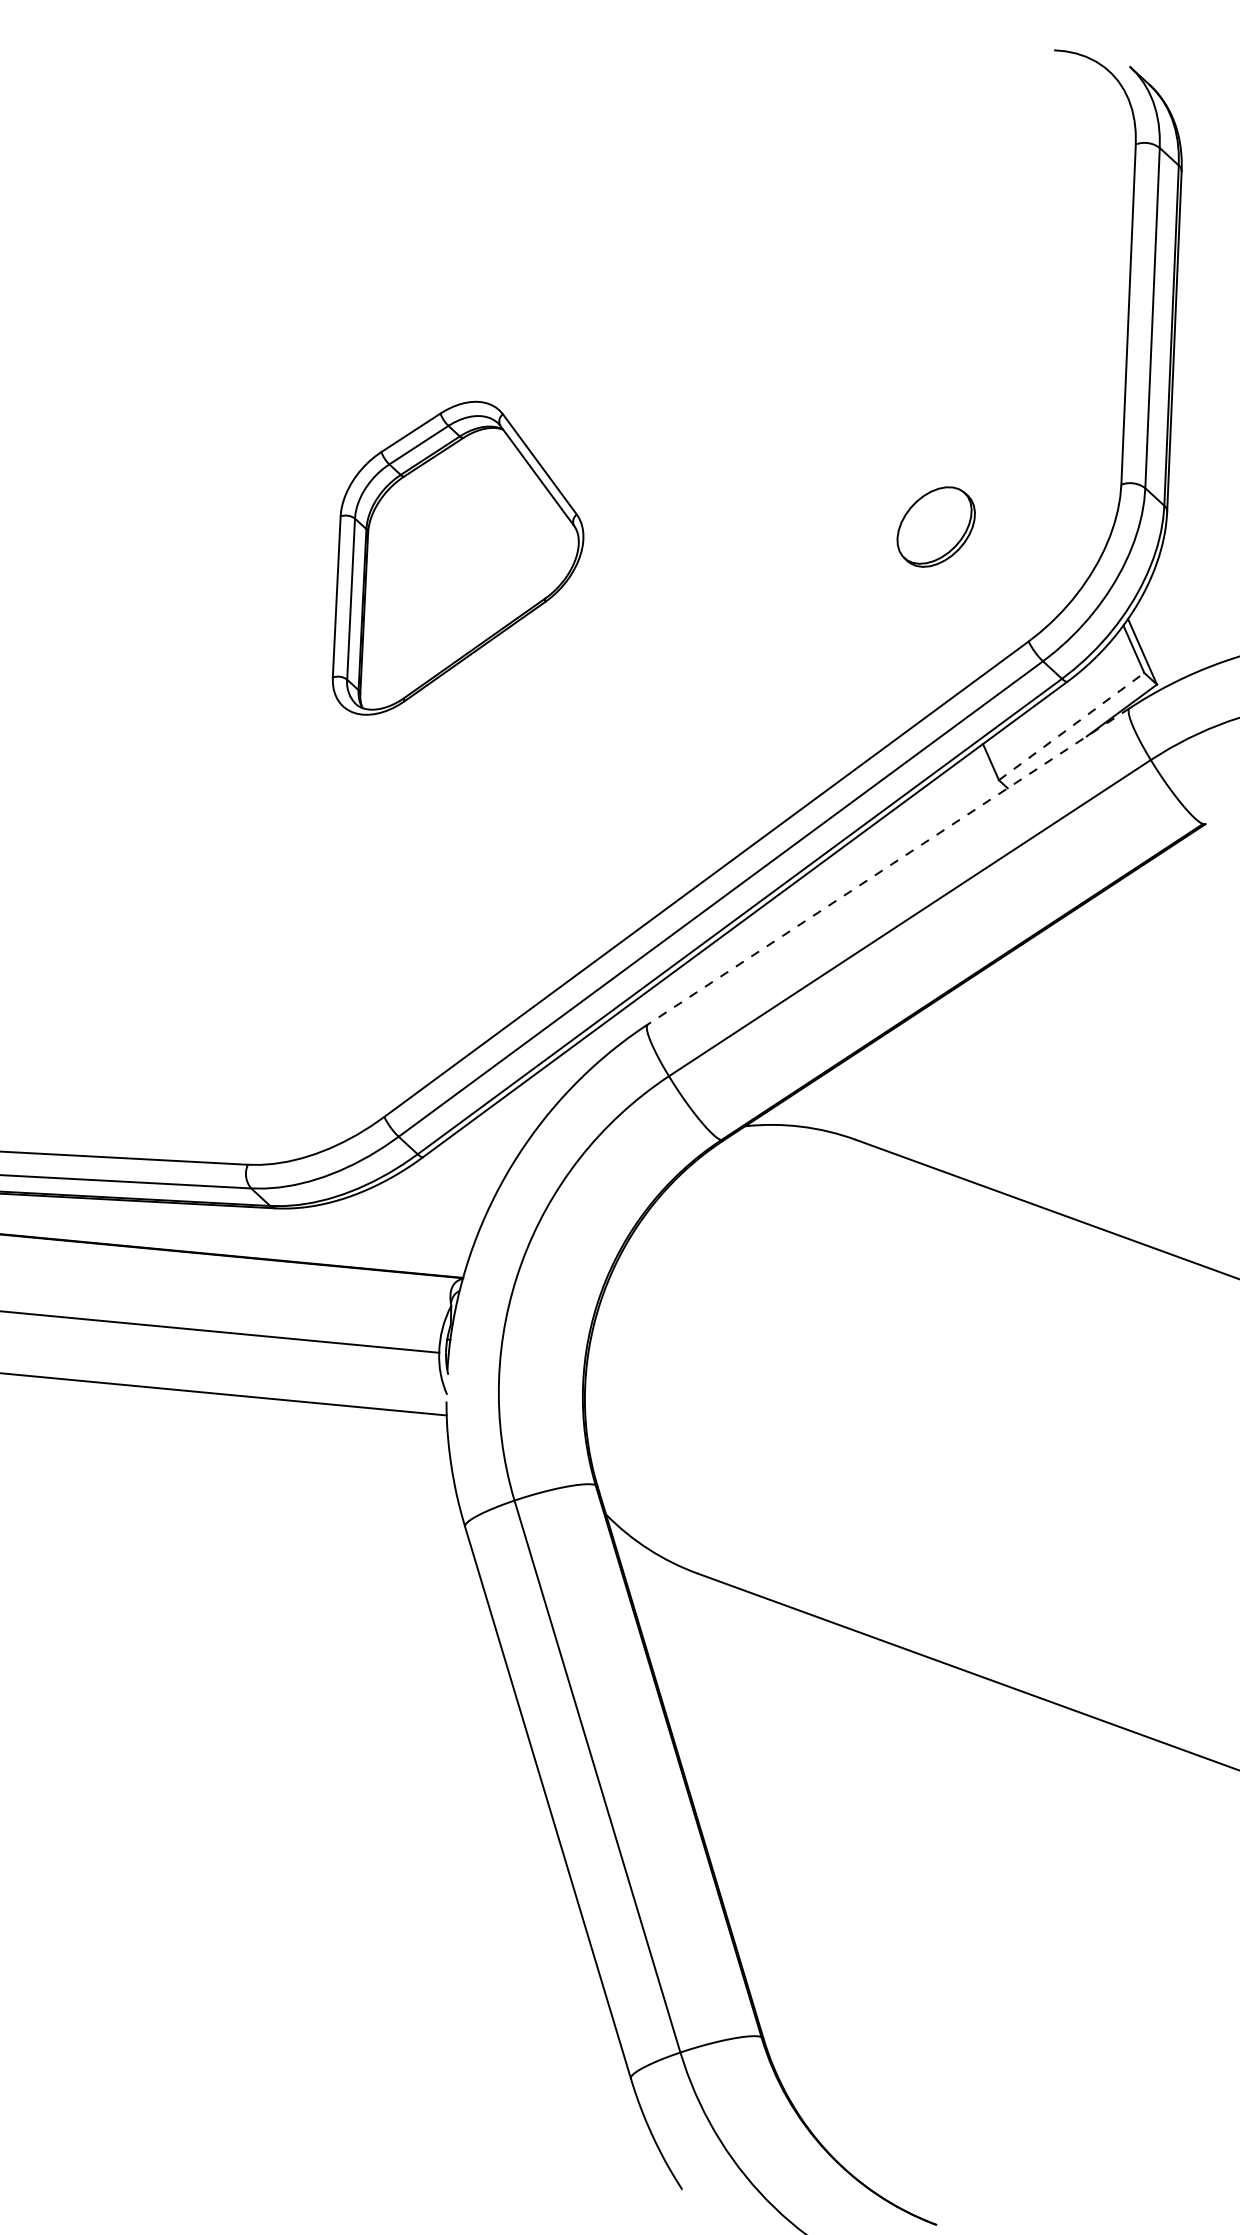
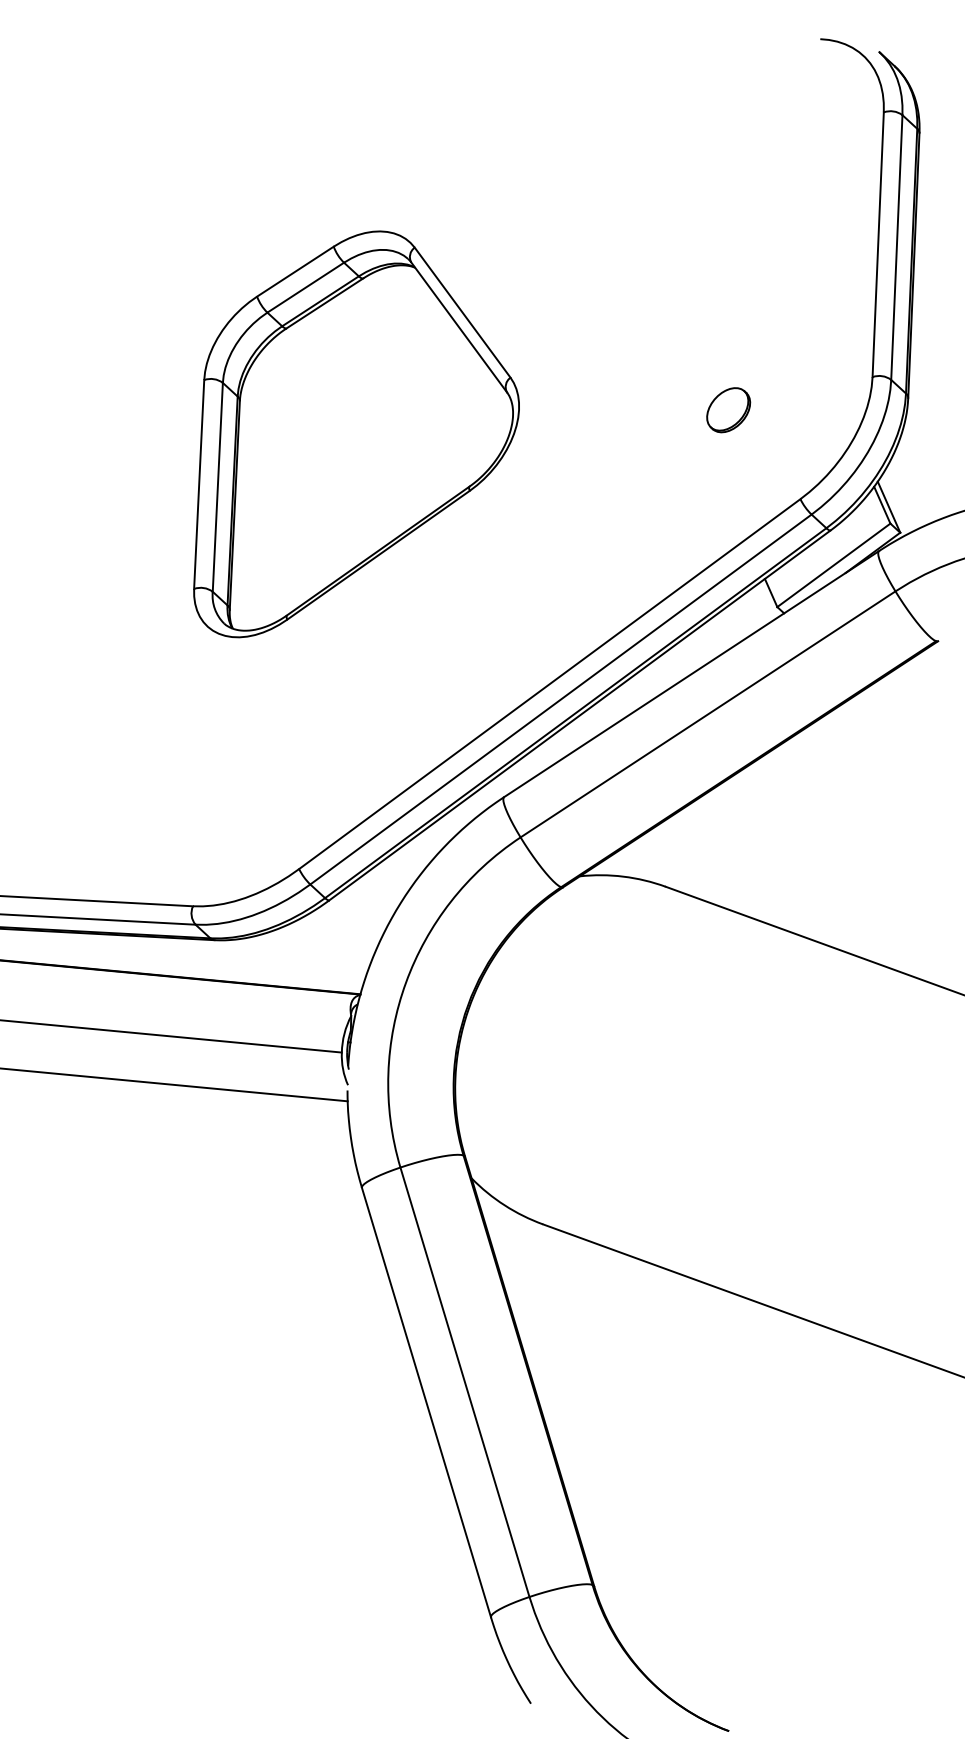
part: (936, 527) -> (728, 410), size x0.71
part: (458, 558) -> (356, 434), size x1.67
line: (1072, 726) -> (834, 565), dashed -> solid
line: (888, 866) -> (691, 674), dashed -> solid

